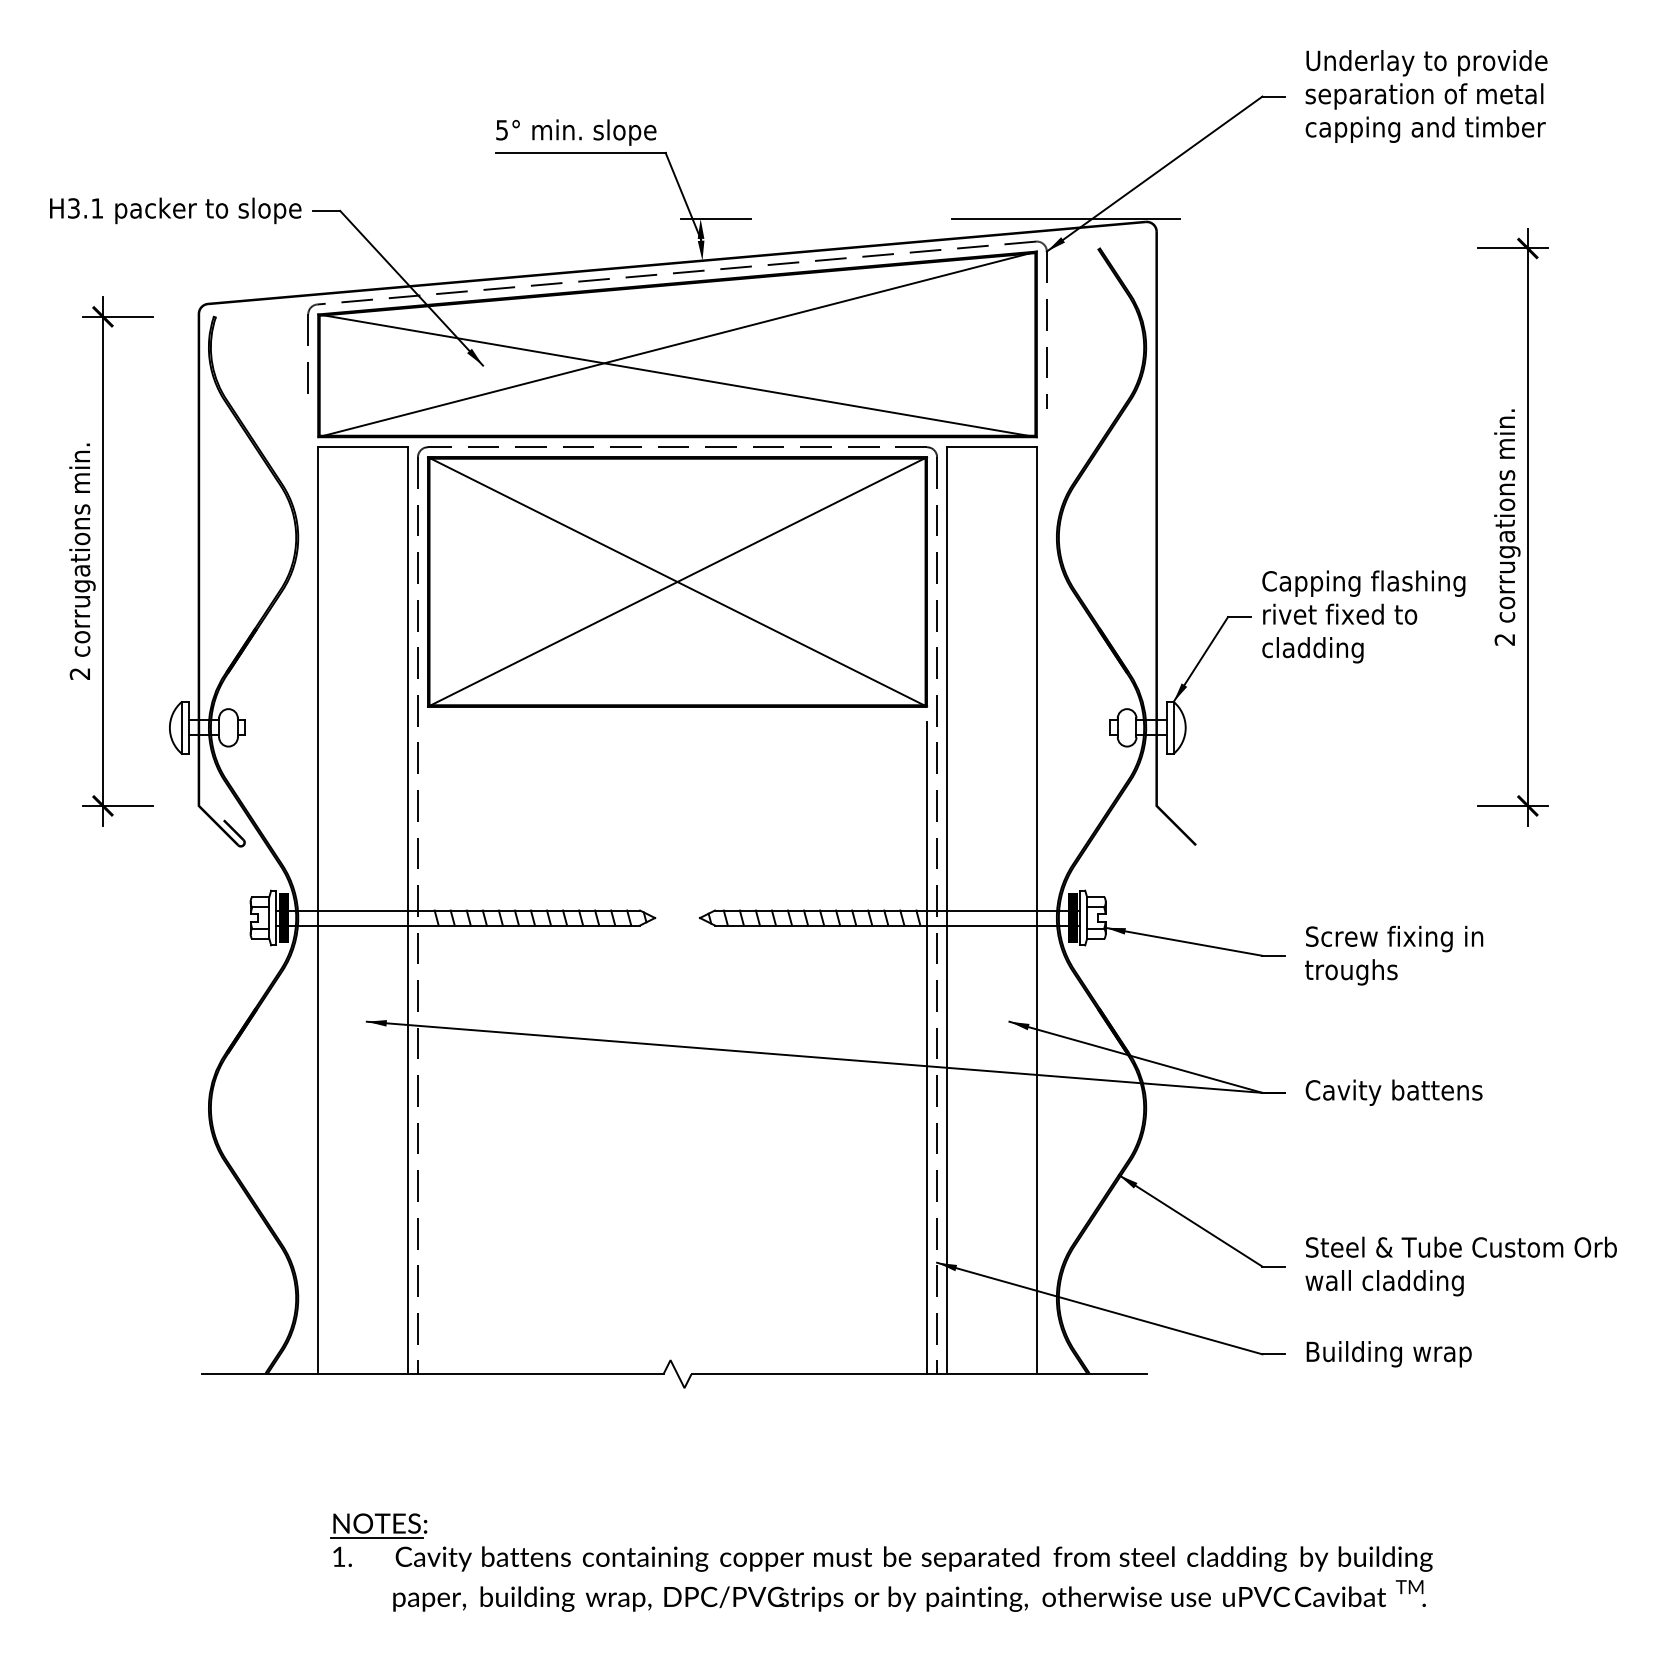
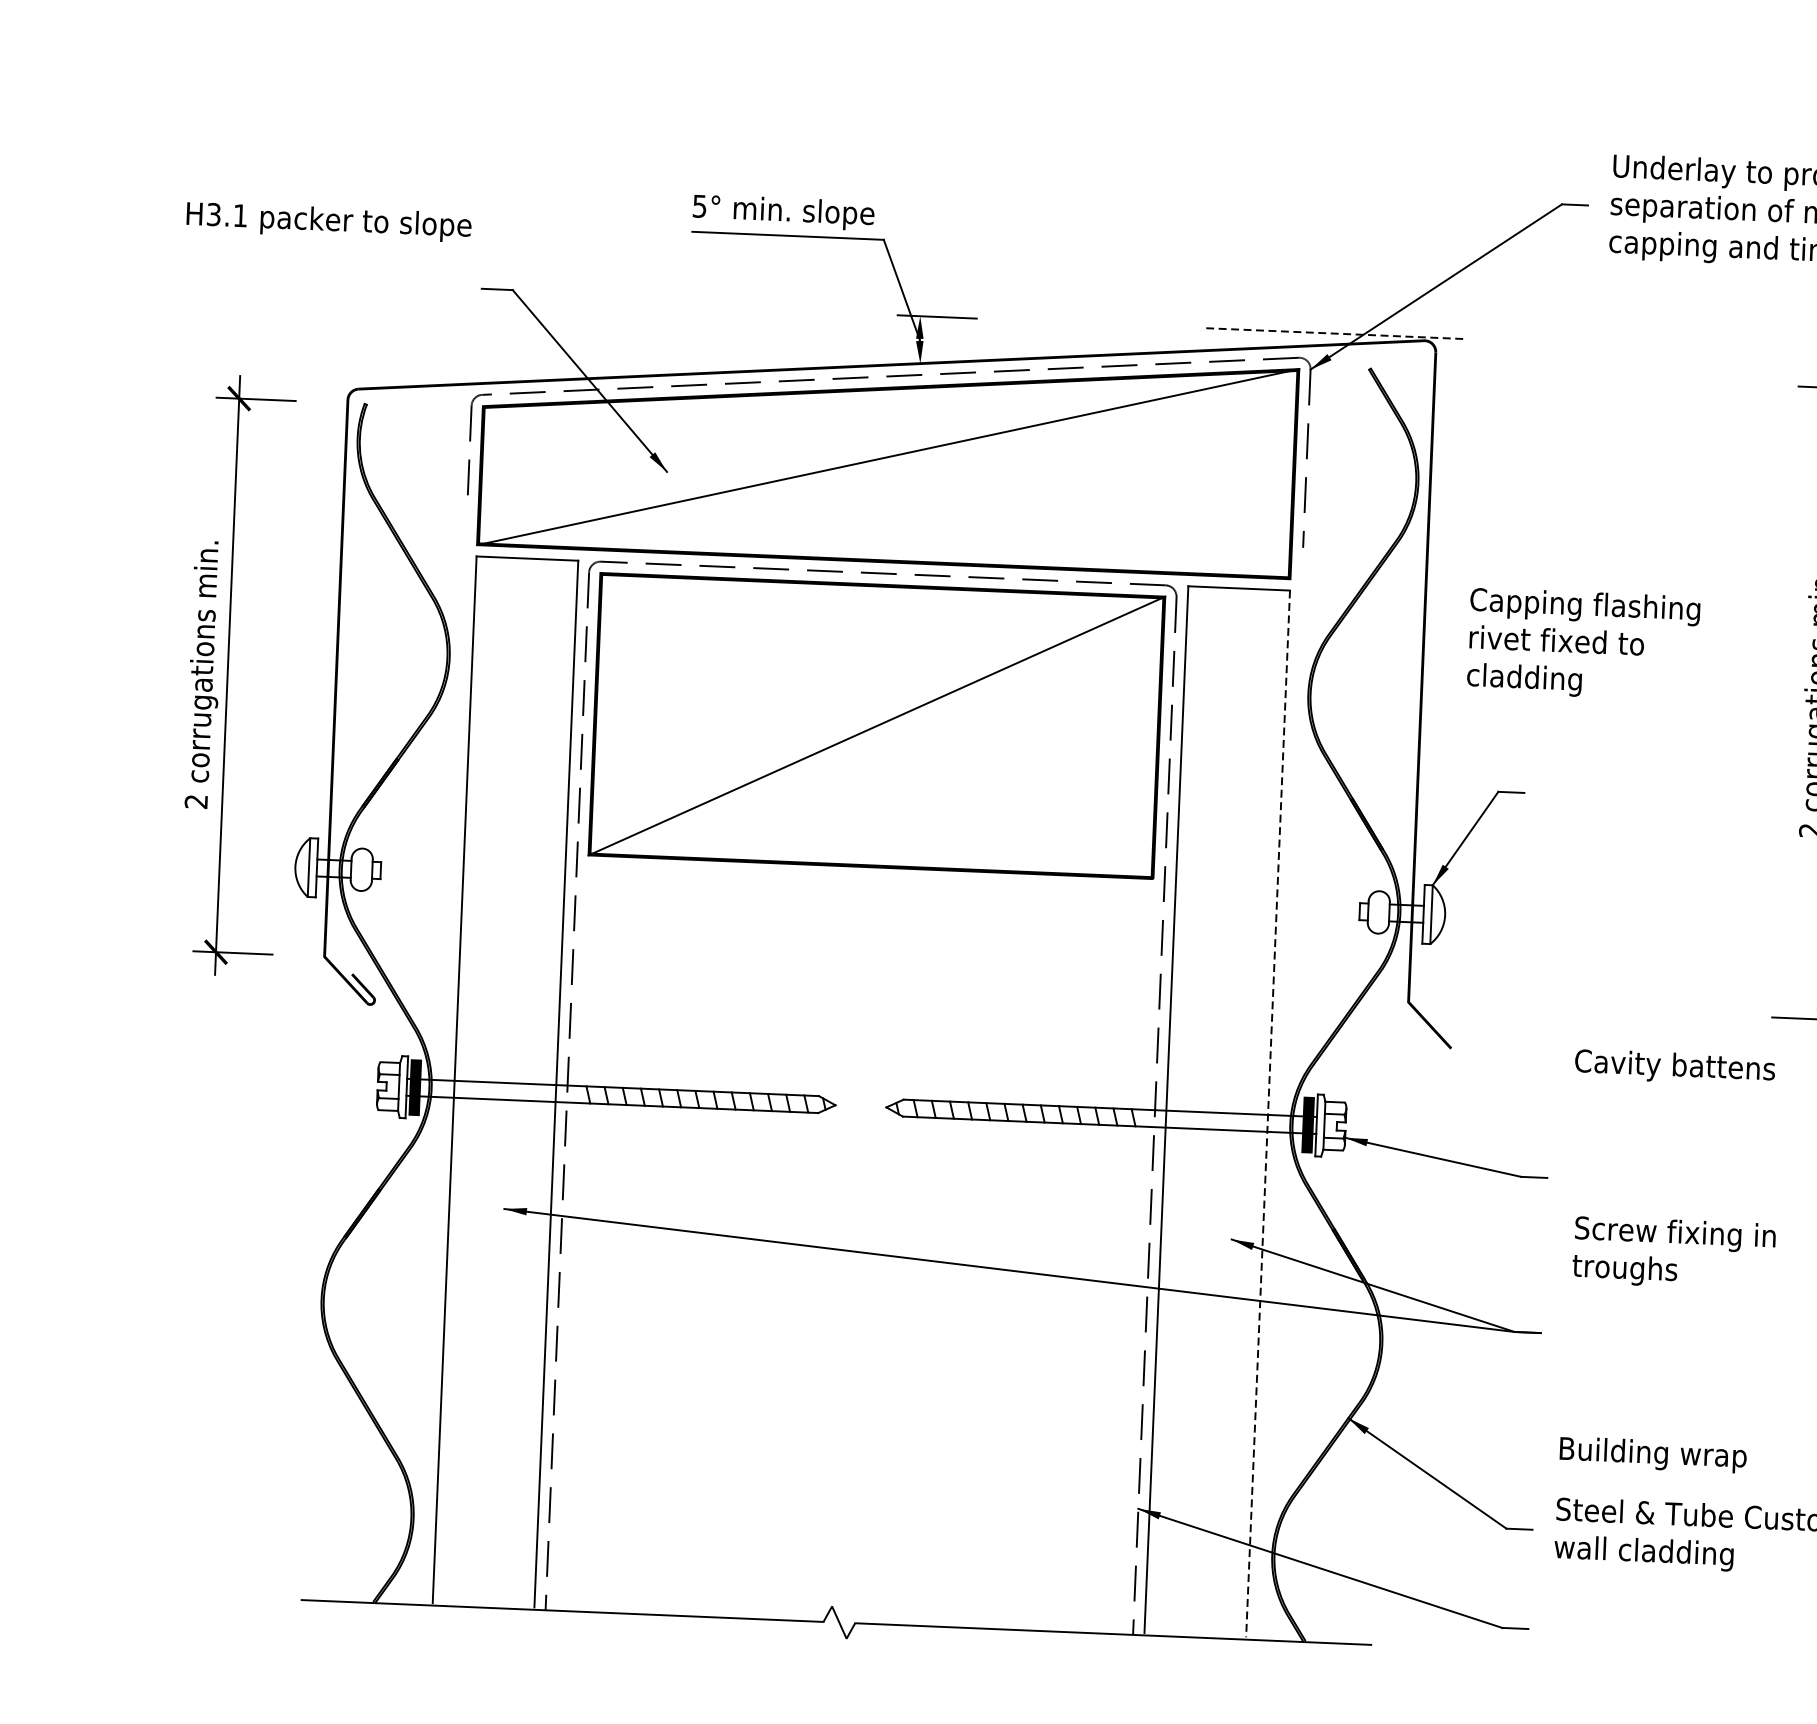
text: (175, 210) -> (328, 221), moved
line: (1065, 218) -> (1333, 333), solid -> dashed
line: (677, 375) -> (886, 492), removed
line: (677, 581) -> (876, 725), removed
text: (1363, 616) -> (1583, 643), moved
line: (1036, 910) -> (1267, 1114), solid -> dashed
text: (1394, 955) -> (1674, 1253), moved
line: (927, 1048) -> (1137, 1265), removed
text: (1393, 1092) -> (1674, 1067), moved
text: (1388, 1354) -> (1652, 1455), moved

